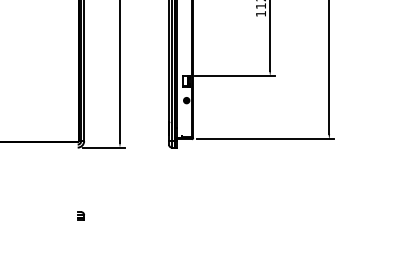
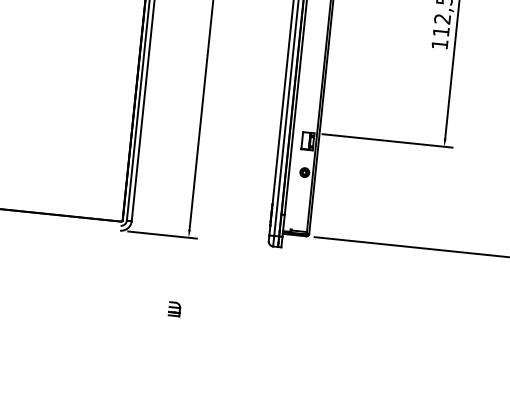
part: (80, 215) -> (174, 308), moved

